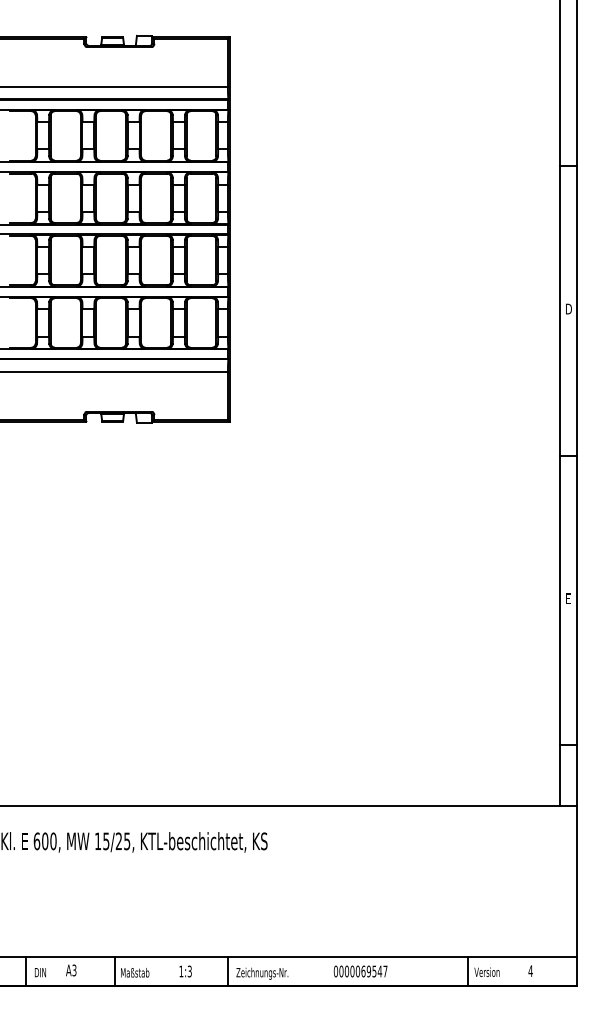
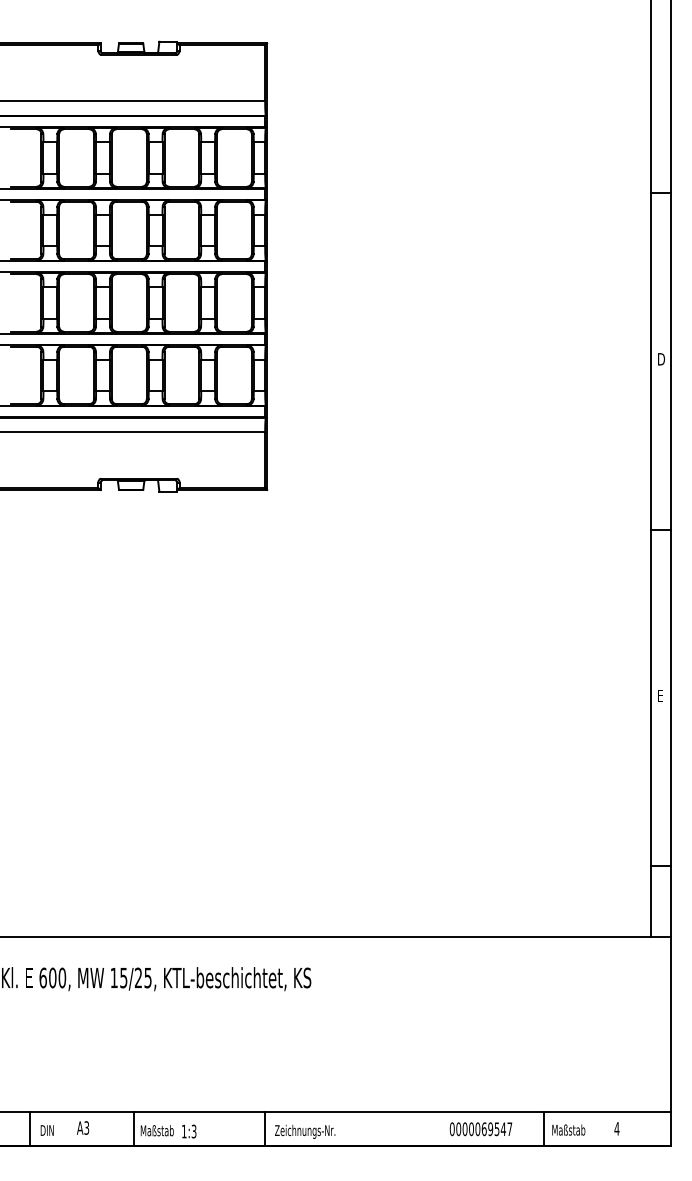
text: (185, 971) -> (189, 1131), moved
text: (360, 971) -> (480, 1129), moved
text: (488, 972) -> (567, 1130), Version -> Maßstab

